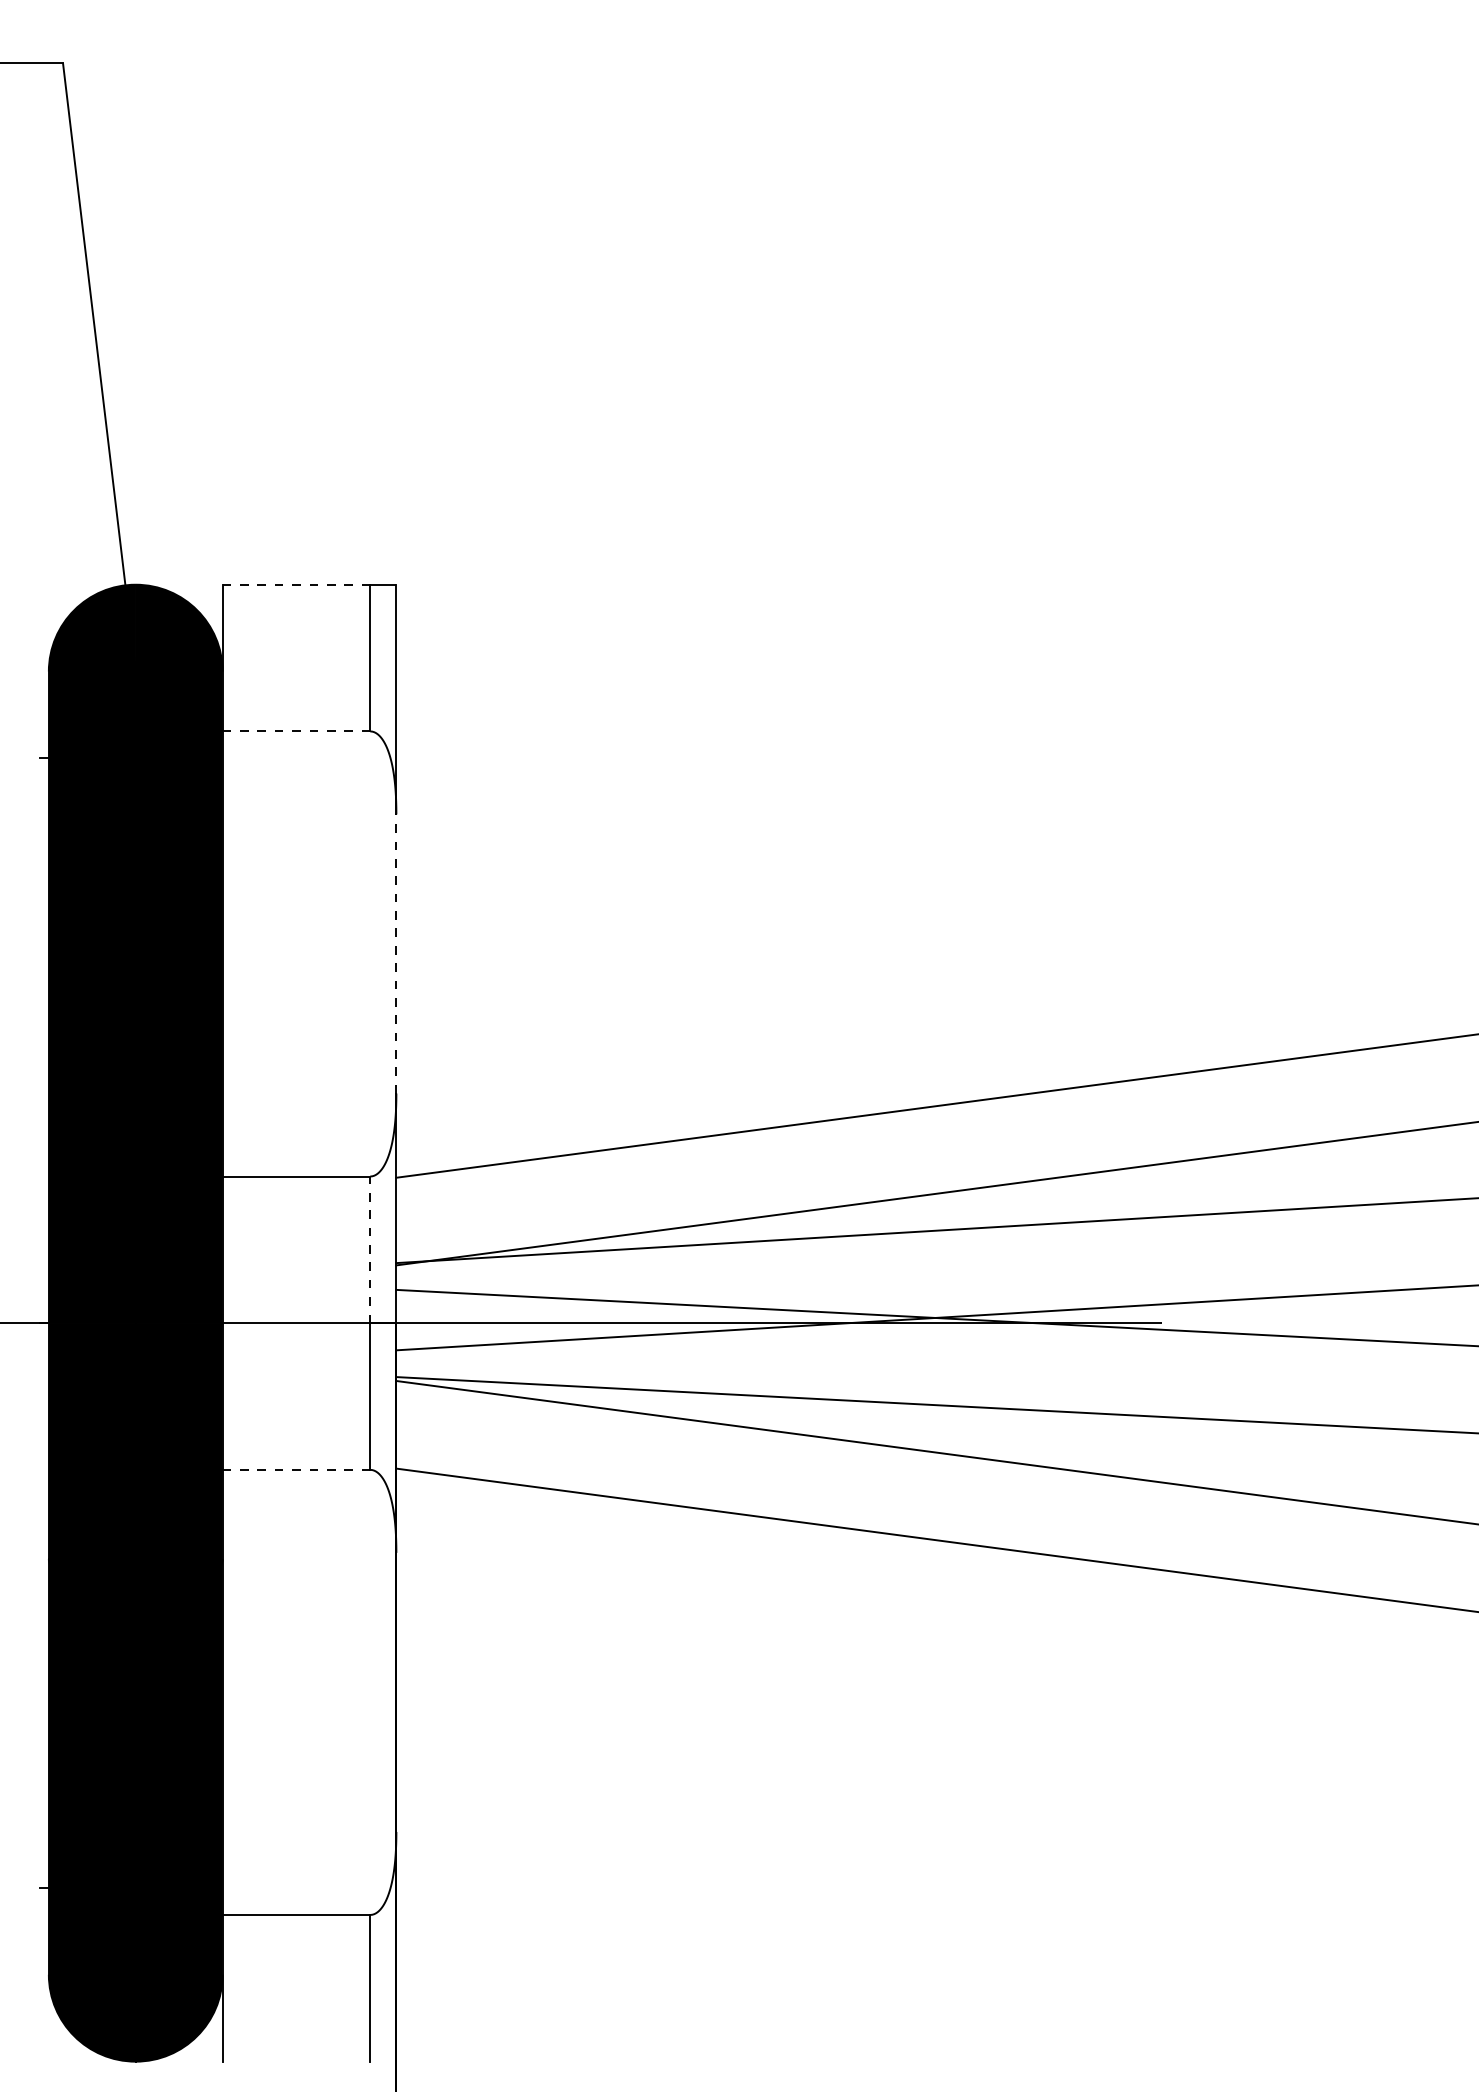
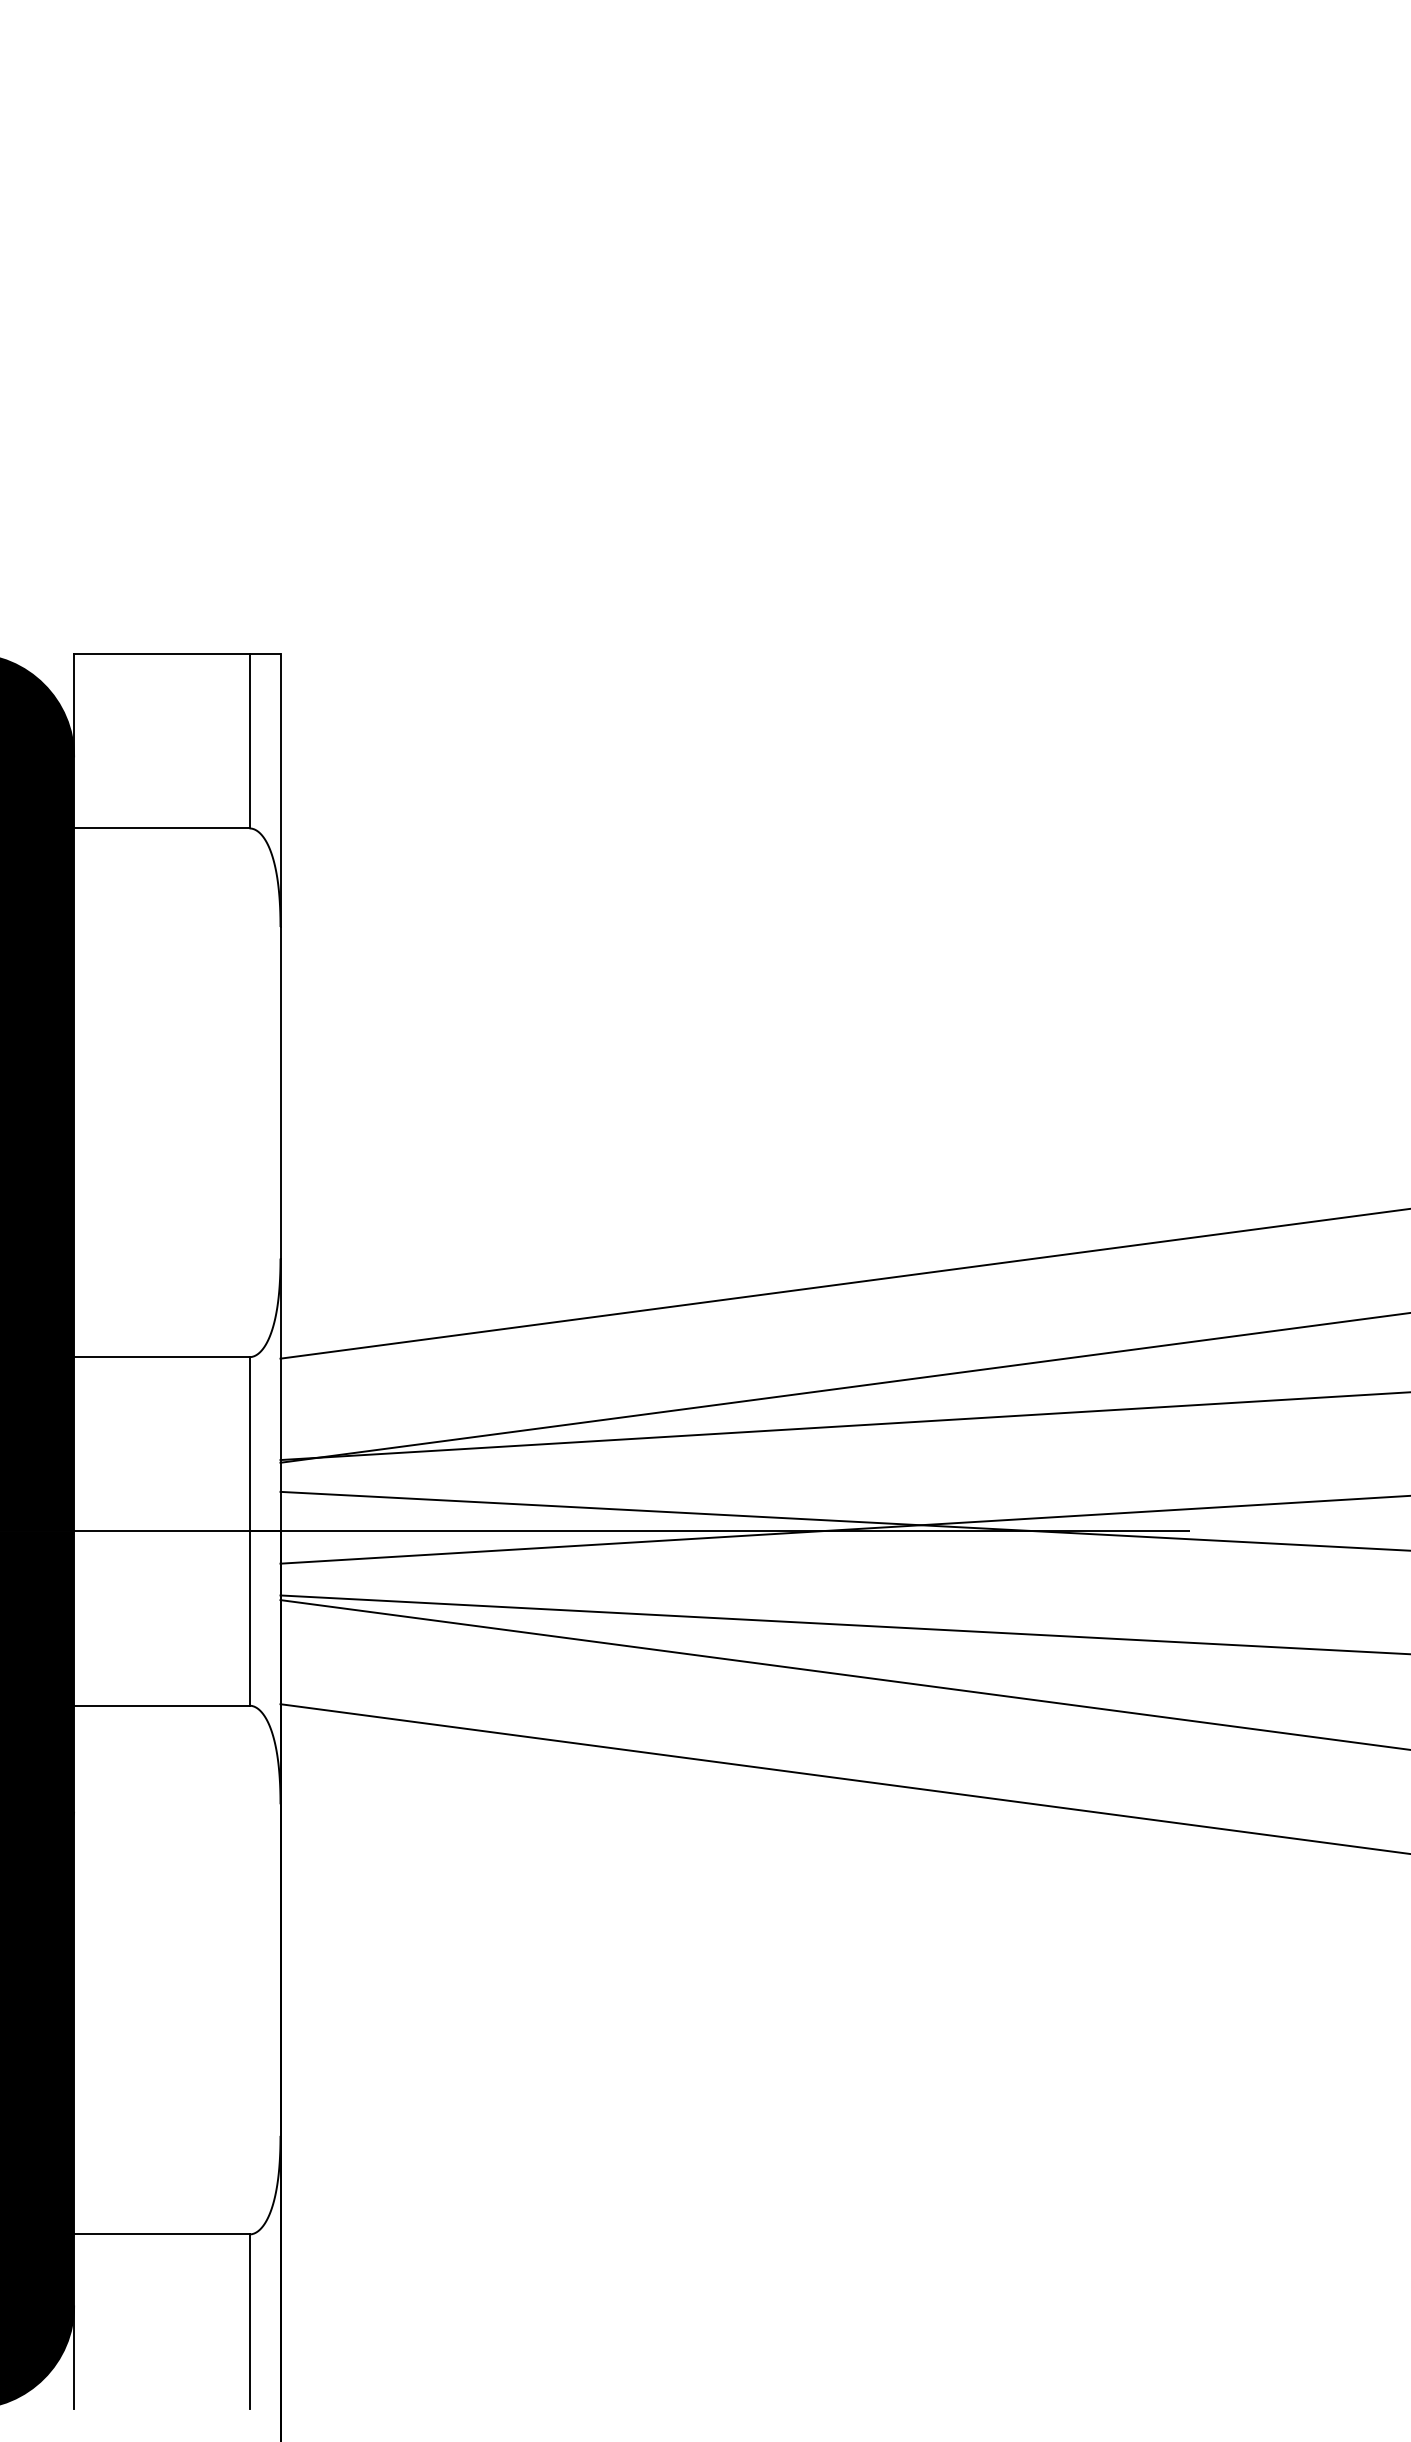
line: (296, 584) -> (161, 653), dashed -> solid
line: (296, 731) -> (161, 828), dashed -> solid
line: (396, 953) -> (280, 1092), dashed -> solid
line: (370, 1249) -> (249, 1443), dashed -> solid
line: (296, 1469) -> (161, 1705), dashed -> solid

